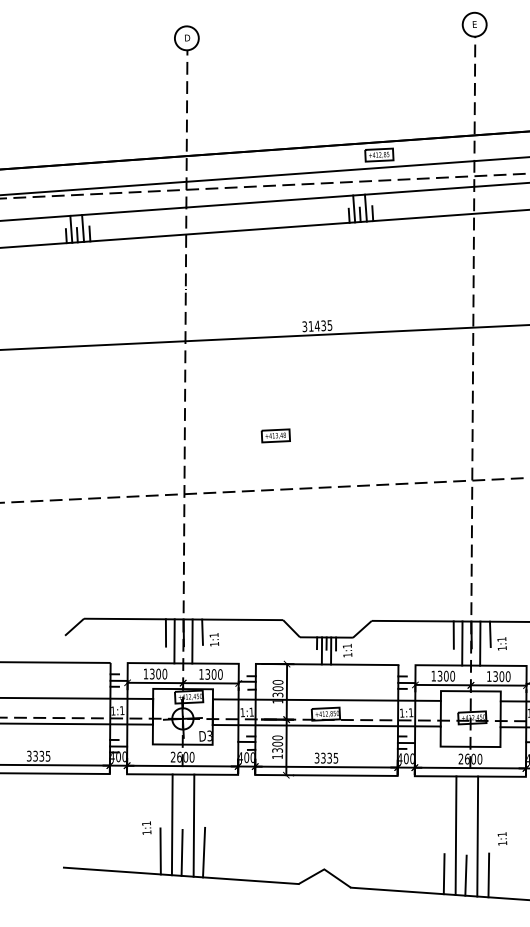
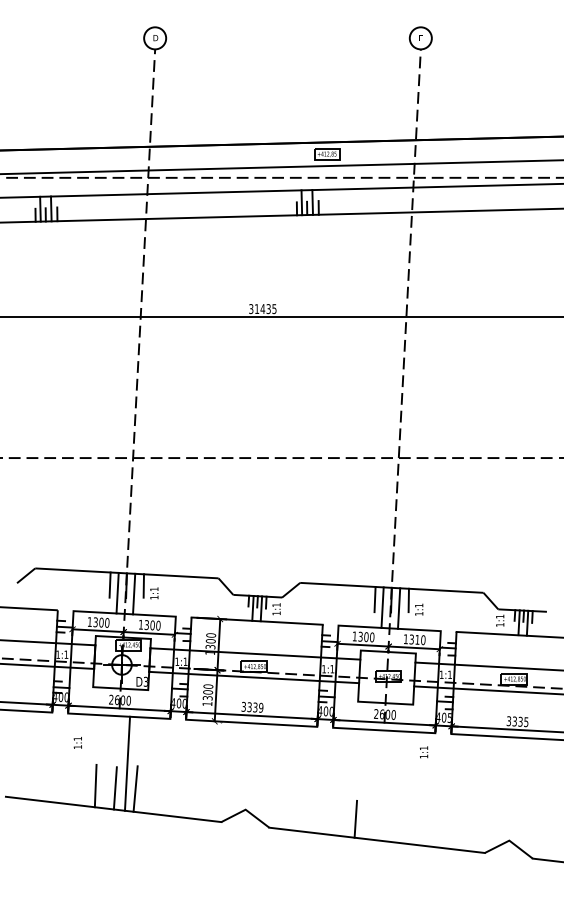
part: (275, 436) -> (219, 408), removed
text: (501, 676) -> (417, 639), 1300 -> 1310
text: (335, 757) -> (260, 707), 3335 -> 3339
line: (172, 824) -> (107, 761), removed
text: (146, 827) -> (77, 742), moved
line: (456, 834) -> (368, 783), removed
line: (477, 835) -> (388, 785), removed
text: (502, 839) -> (424, 752), moved
line: (465, 875) -> (375, 821), removed
line: (488, 875) -> (396, 822), removed

